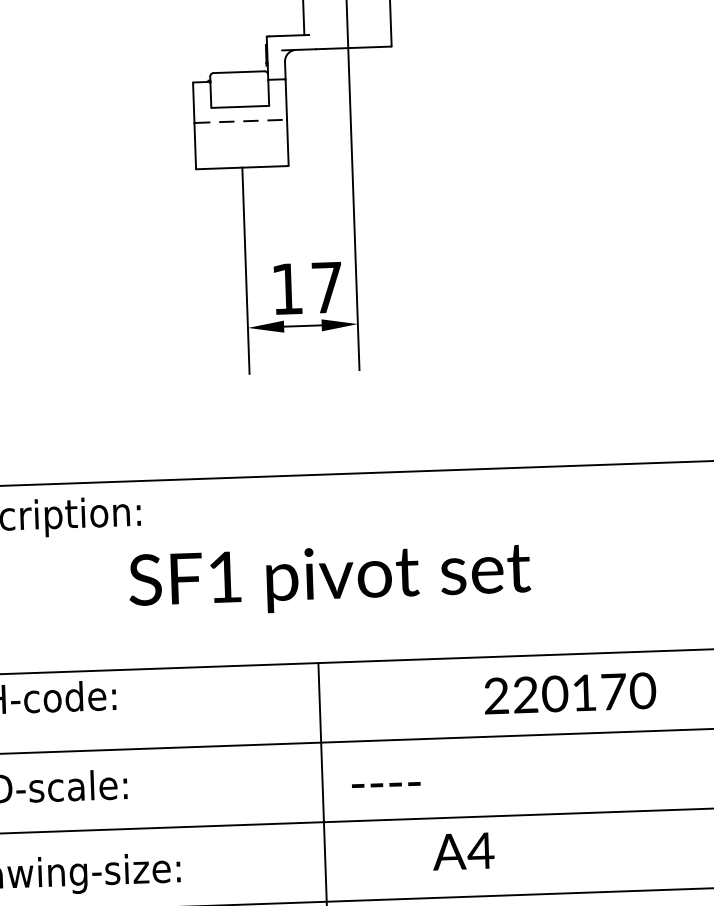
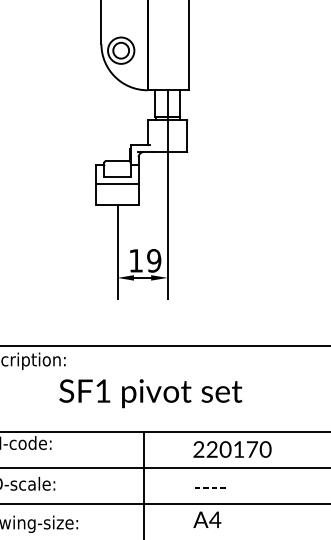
line: (240, 120) -> (117, 183), dashed -> solid
text: (327, 286) -> (154, 260), 17 -> 19
text: (570, 693) -> (232, 449), moved
text: (386, 783) -> (210, 487), moved

